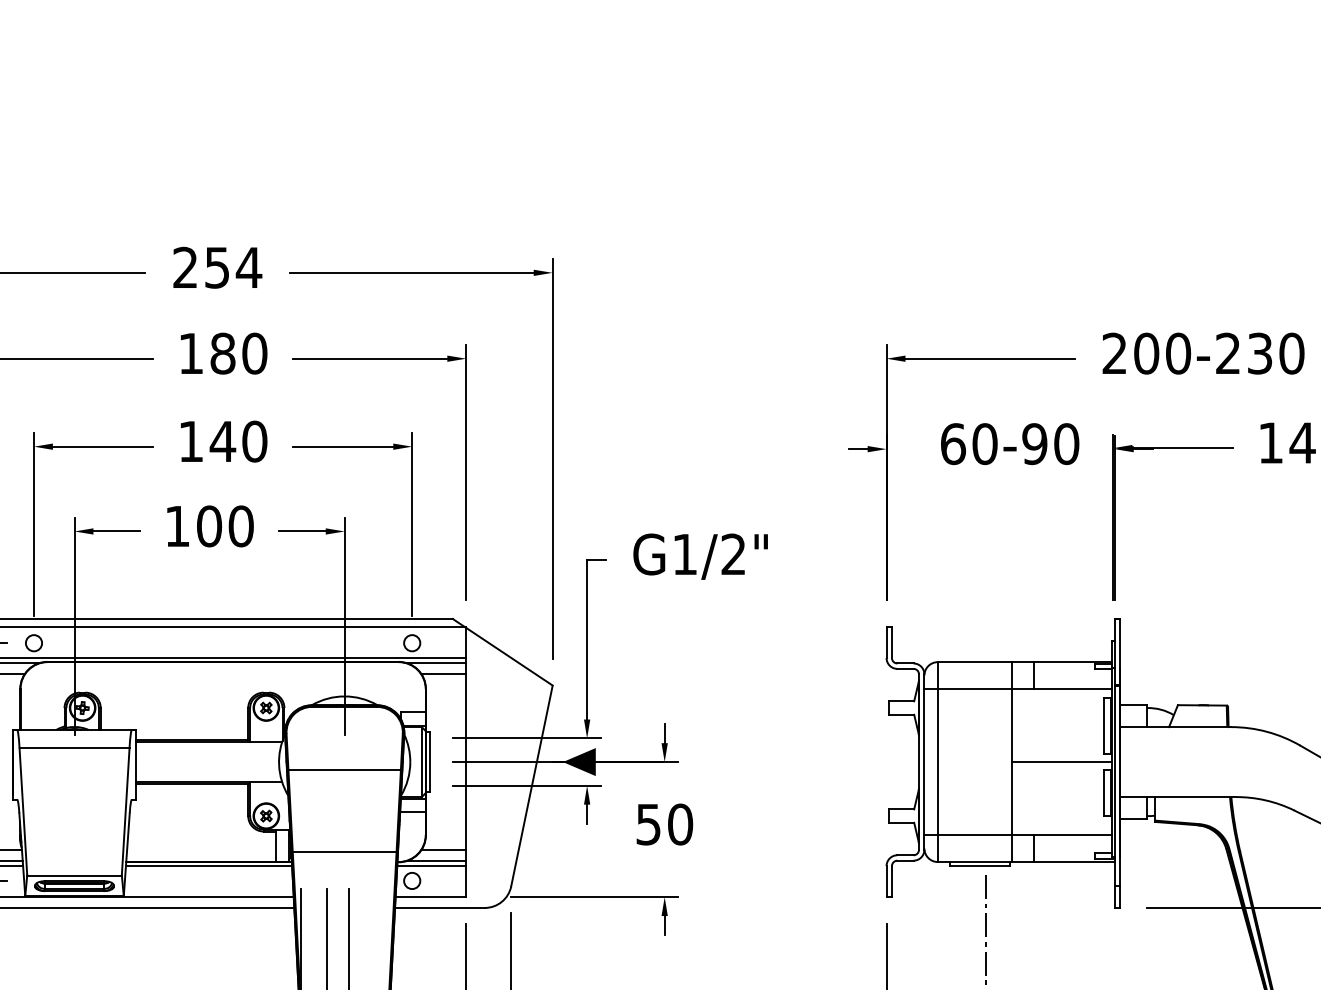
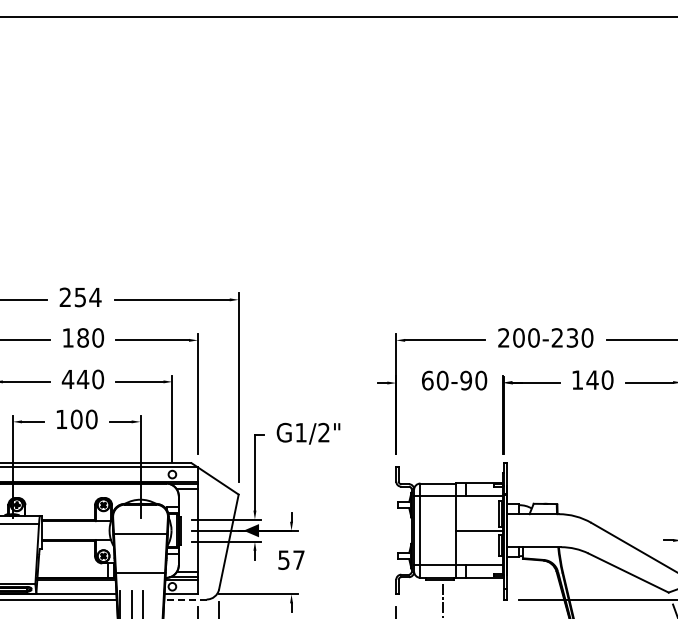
text: (189, 441) -> (67, 379), 140 -> 440
text: (679, 823) -> (298, 559), 50 -> 57
line: (437, 907) -> (184, 599), solid -> dashed

